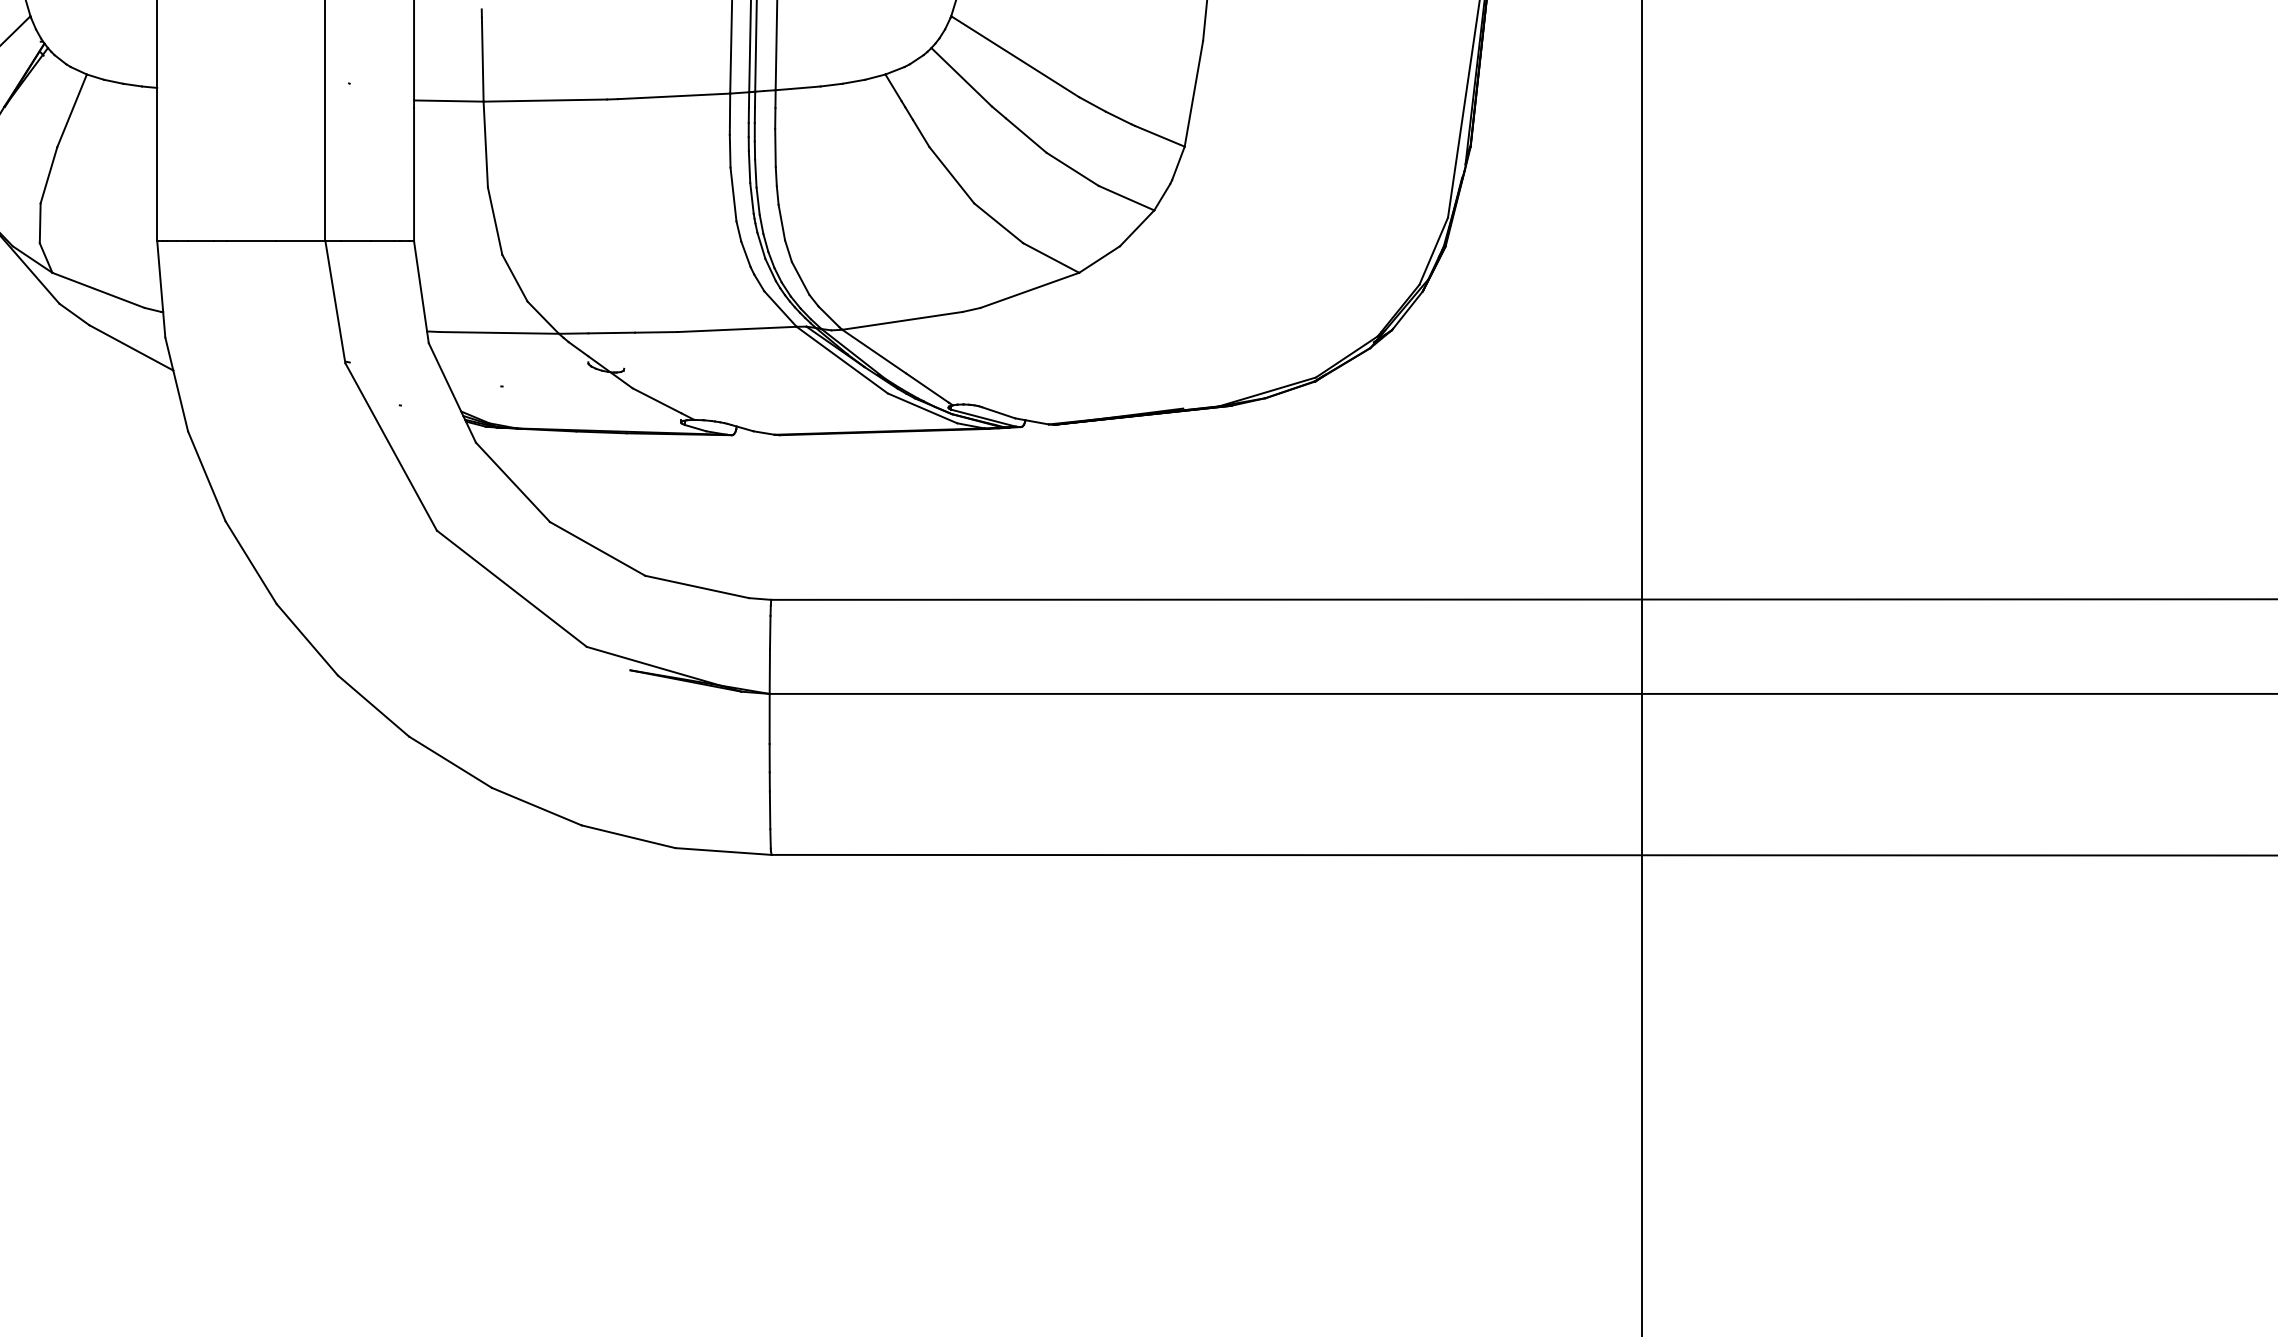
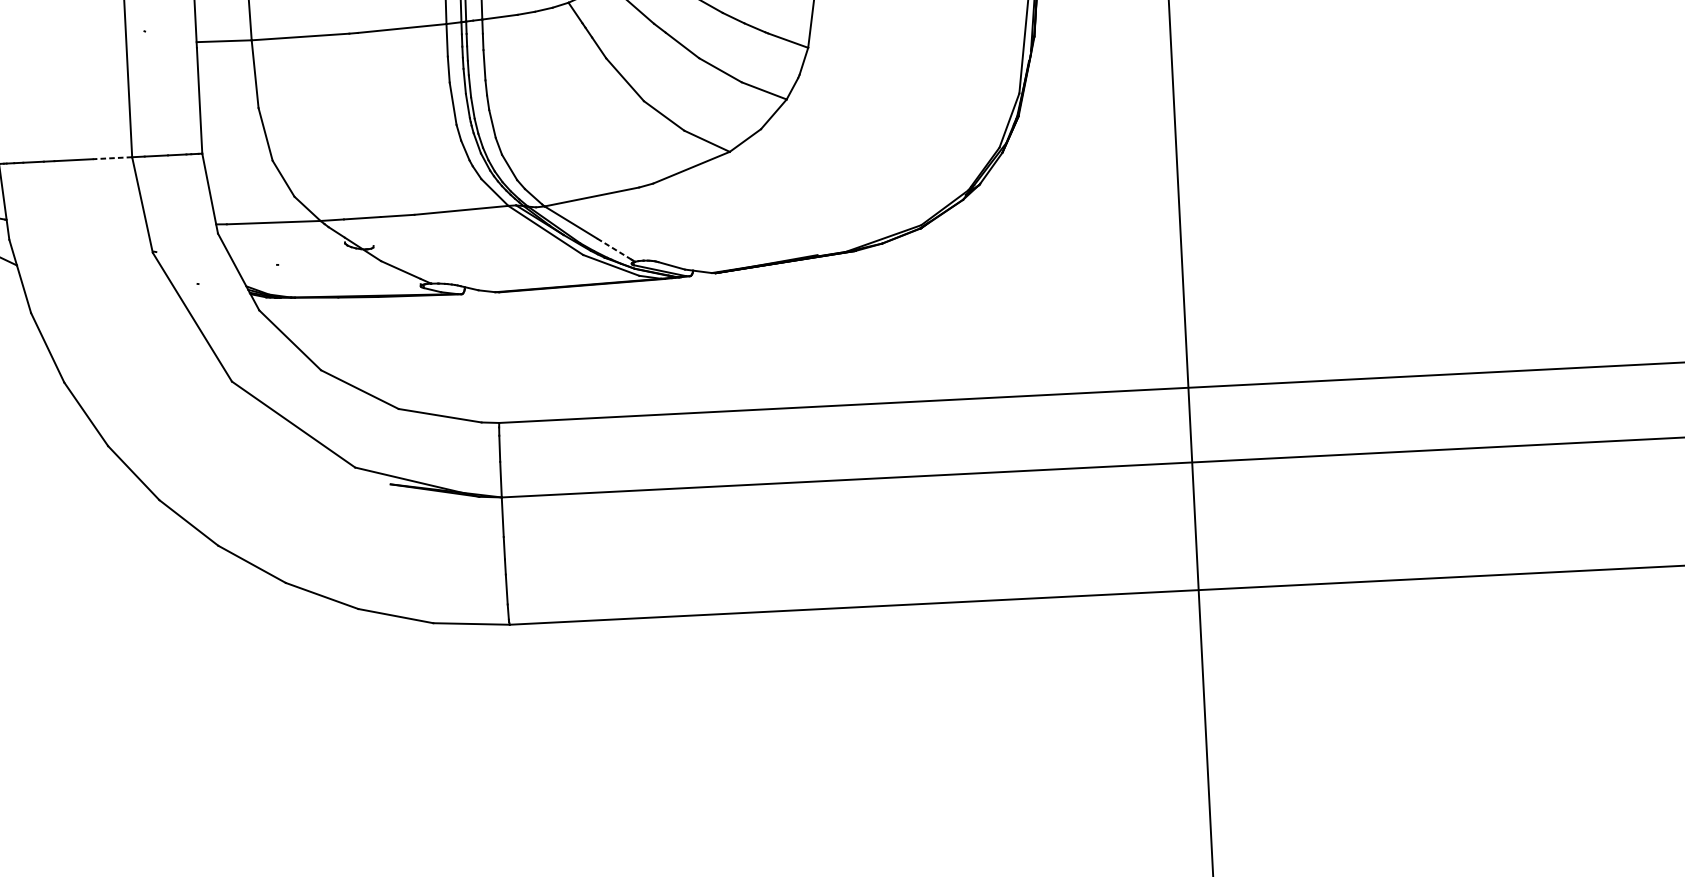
line: (300, 241) -> (112, 158), solid -> dashed
line: (927, 388) -> (614, 249), solid -> dashed

